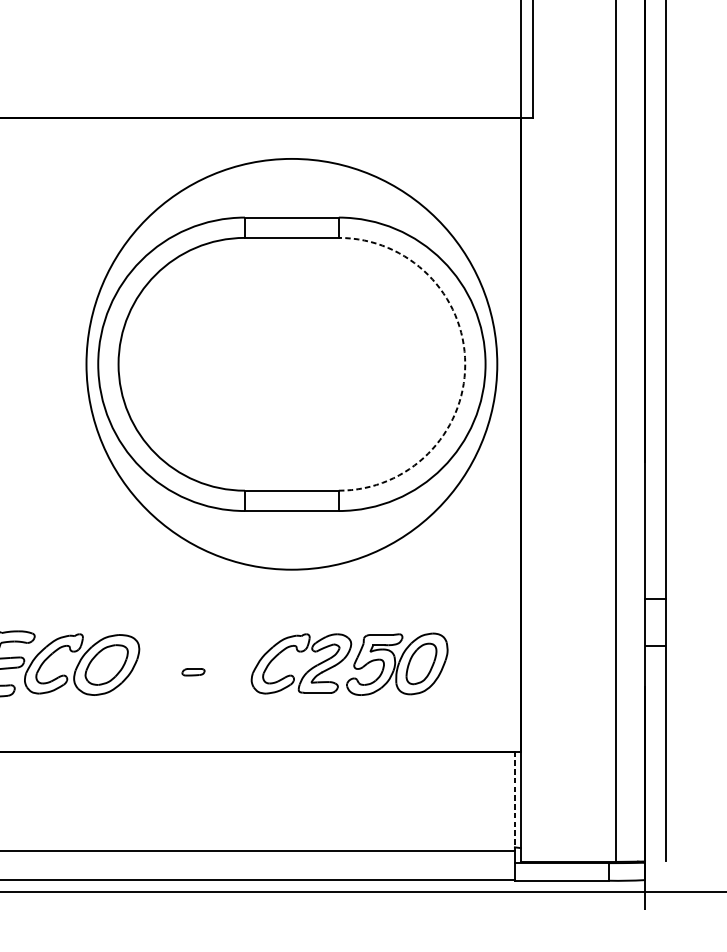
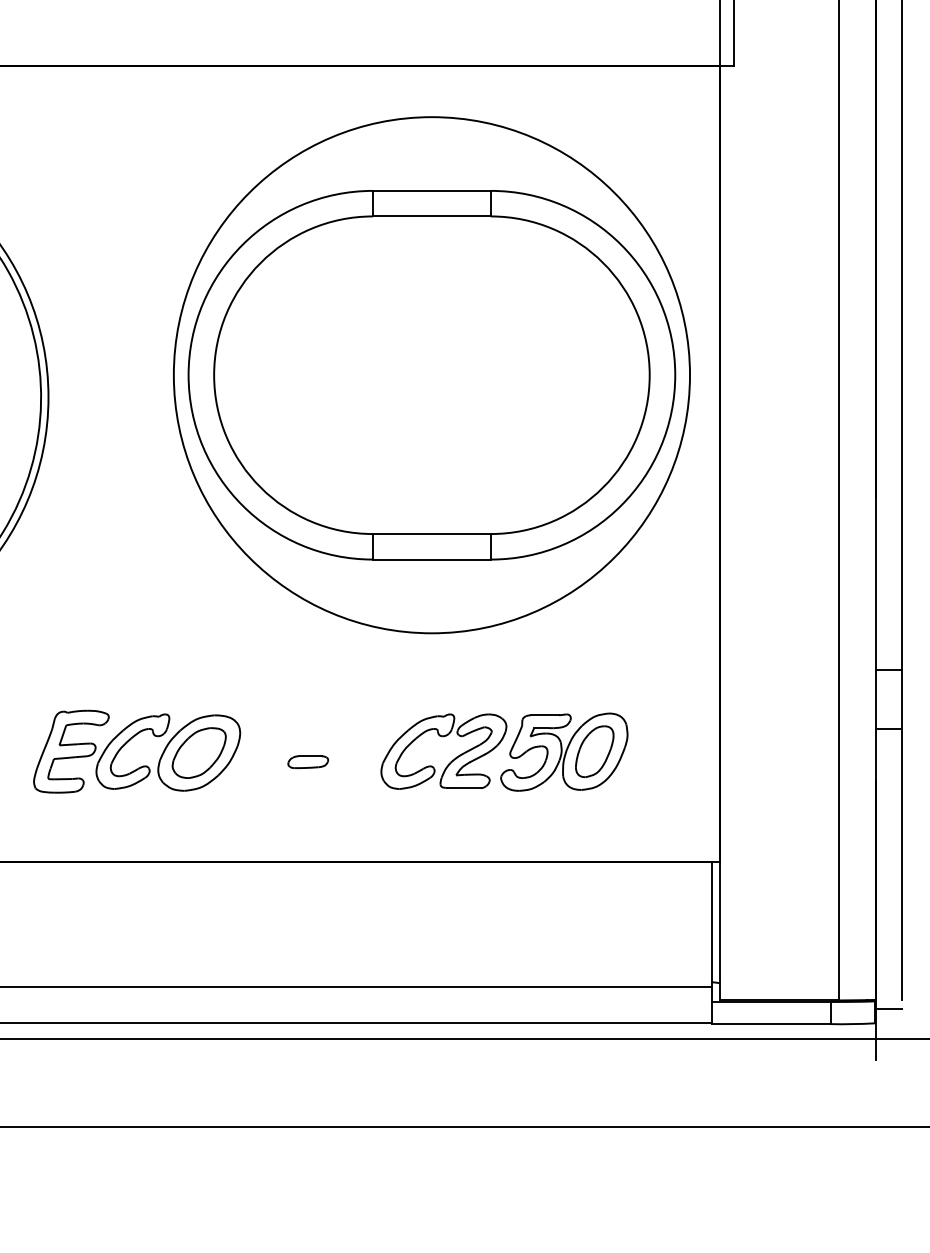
arc: (465, 364) -> (649, 375), dashed -> solid
part: (193, 671) -> (308, 761), size x1.43
line: (515, 801) -> (712, 924), dashed -> solid
line: (656, 869) -> (889, 1009), added

